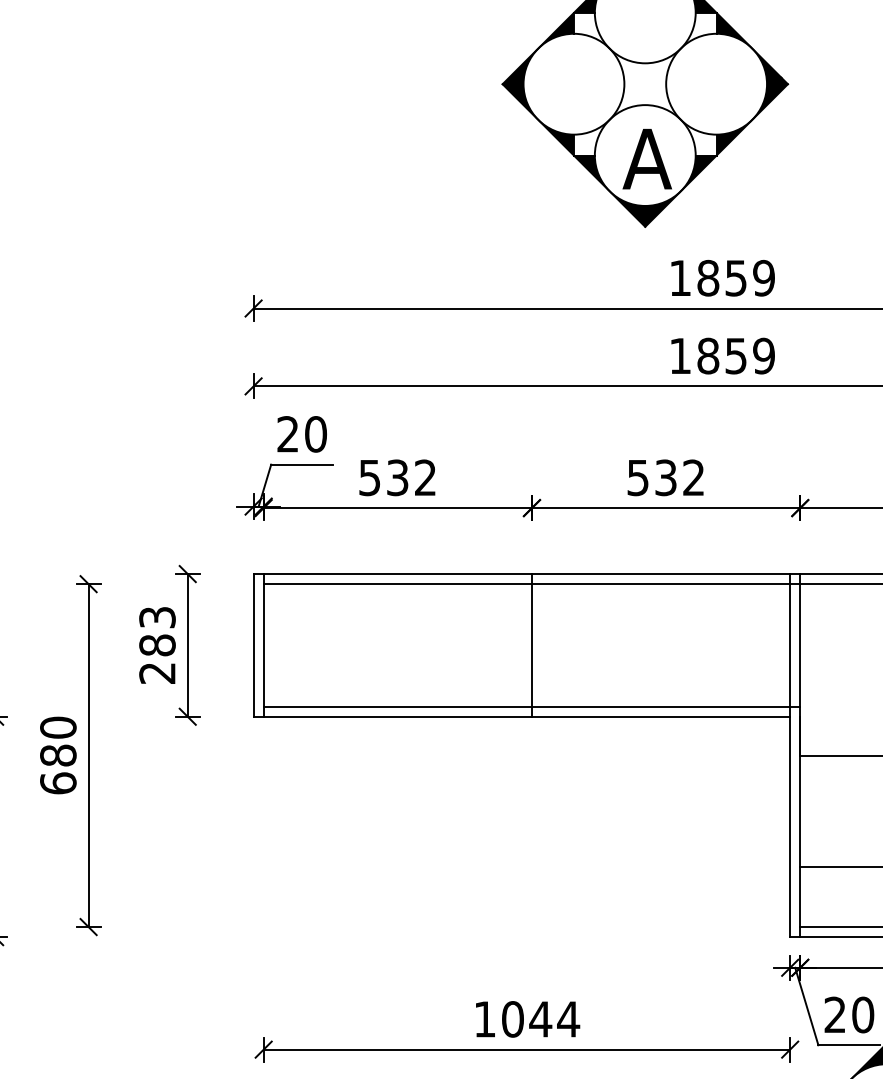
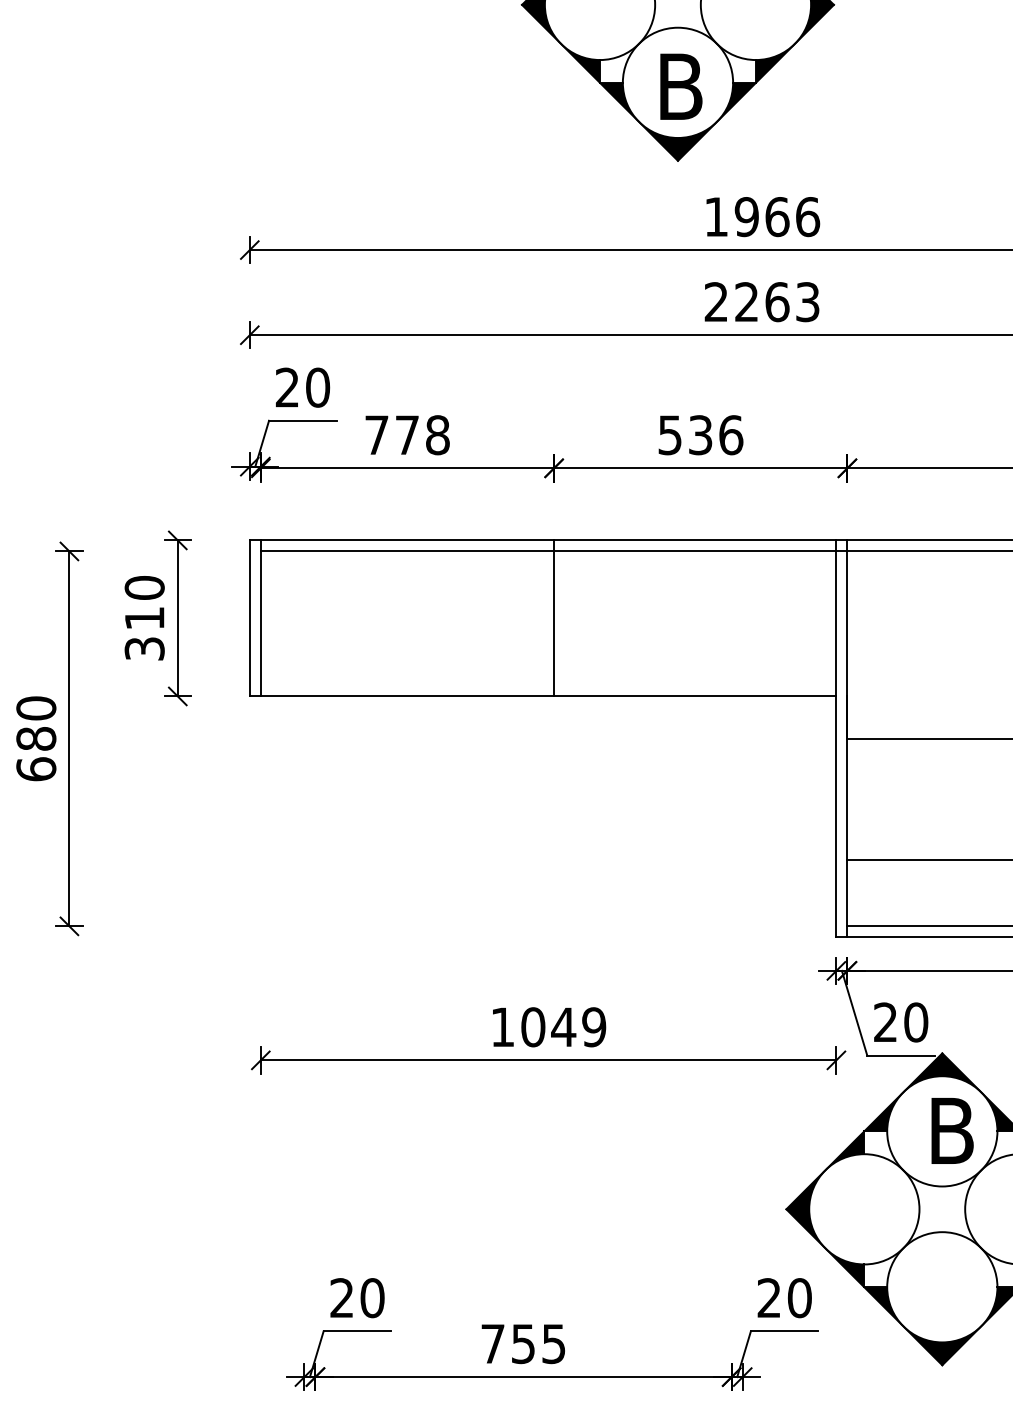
text: (647, 158) -> (680, 86), A -> B
text: (736, 278) -> (777, 217), 1859 -> 1966
text: (721, 356) -> (761, 302), 1859 -> 2263
text: (397, 478) -> (407, 435), 532 -> 778
text: (694, 478) -> (731, 435), 532 -> 536
text: (157, 645) -> (144, 618), 283 -> 310
line: (531, 706) -> (553, 685), removed
text: (567, 1019) -> (593, 1027), 1044 -> 1049

